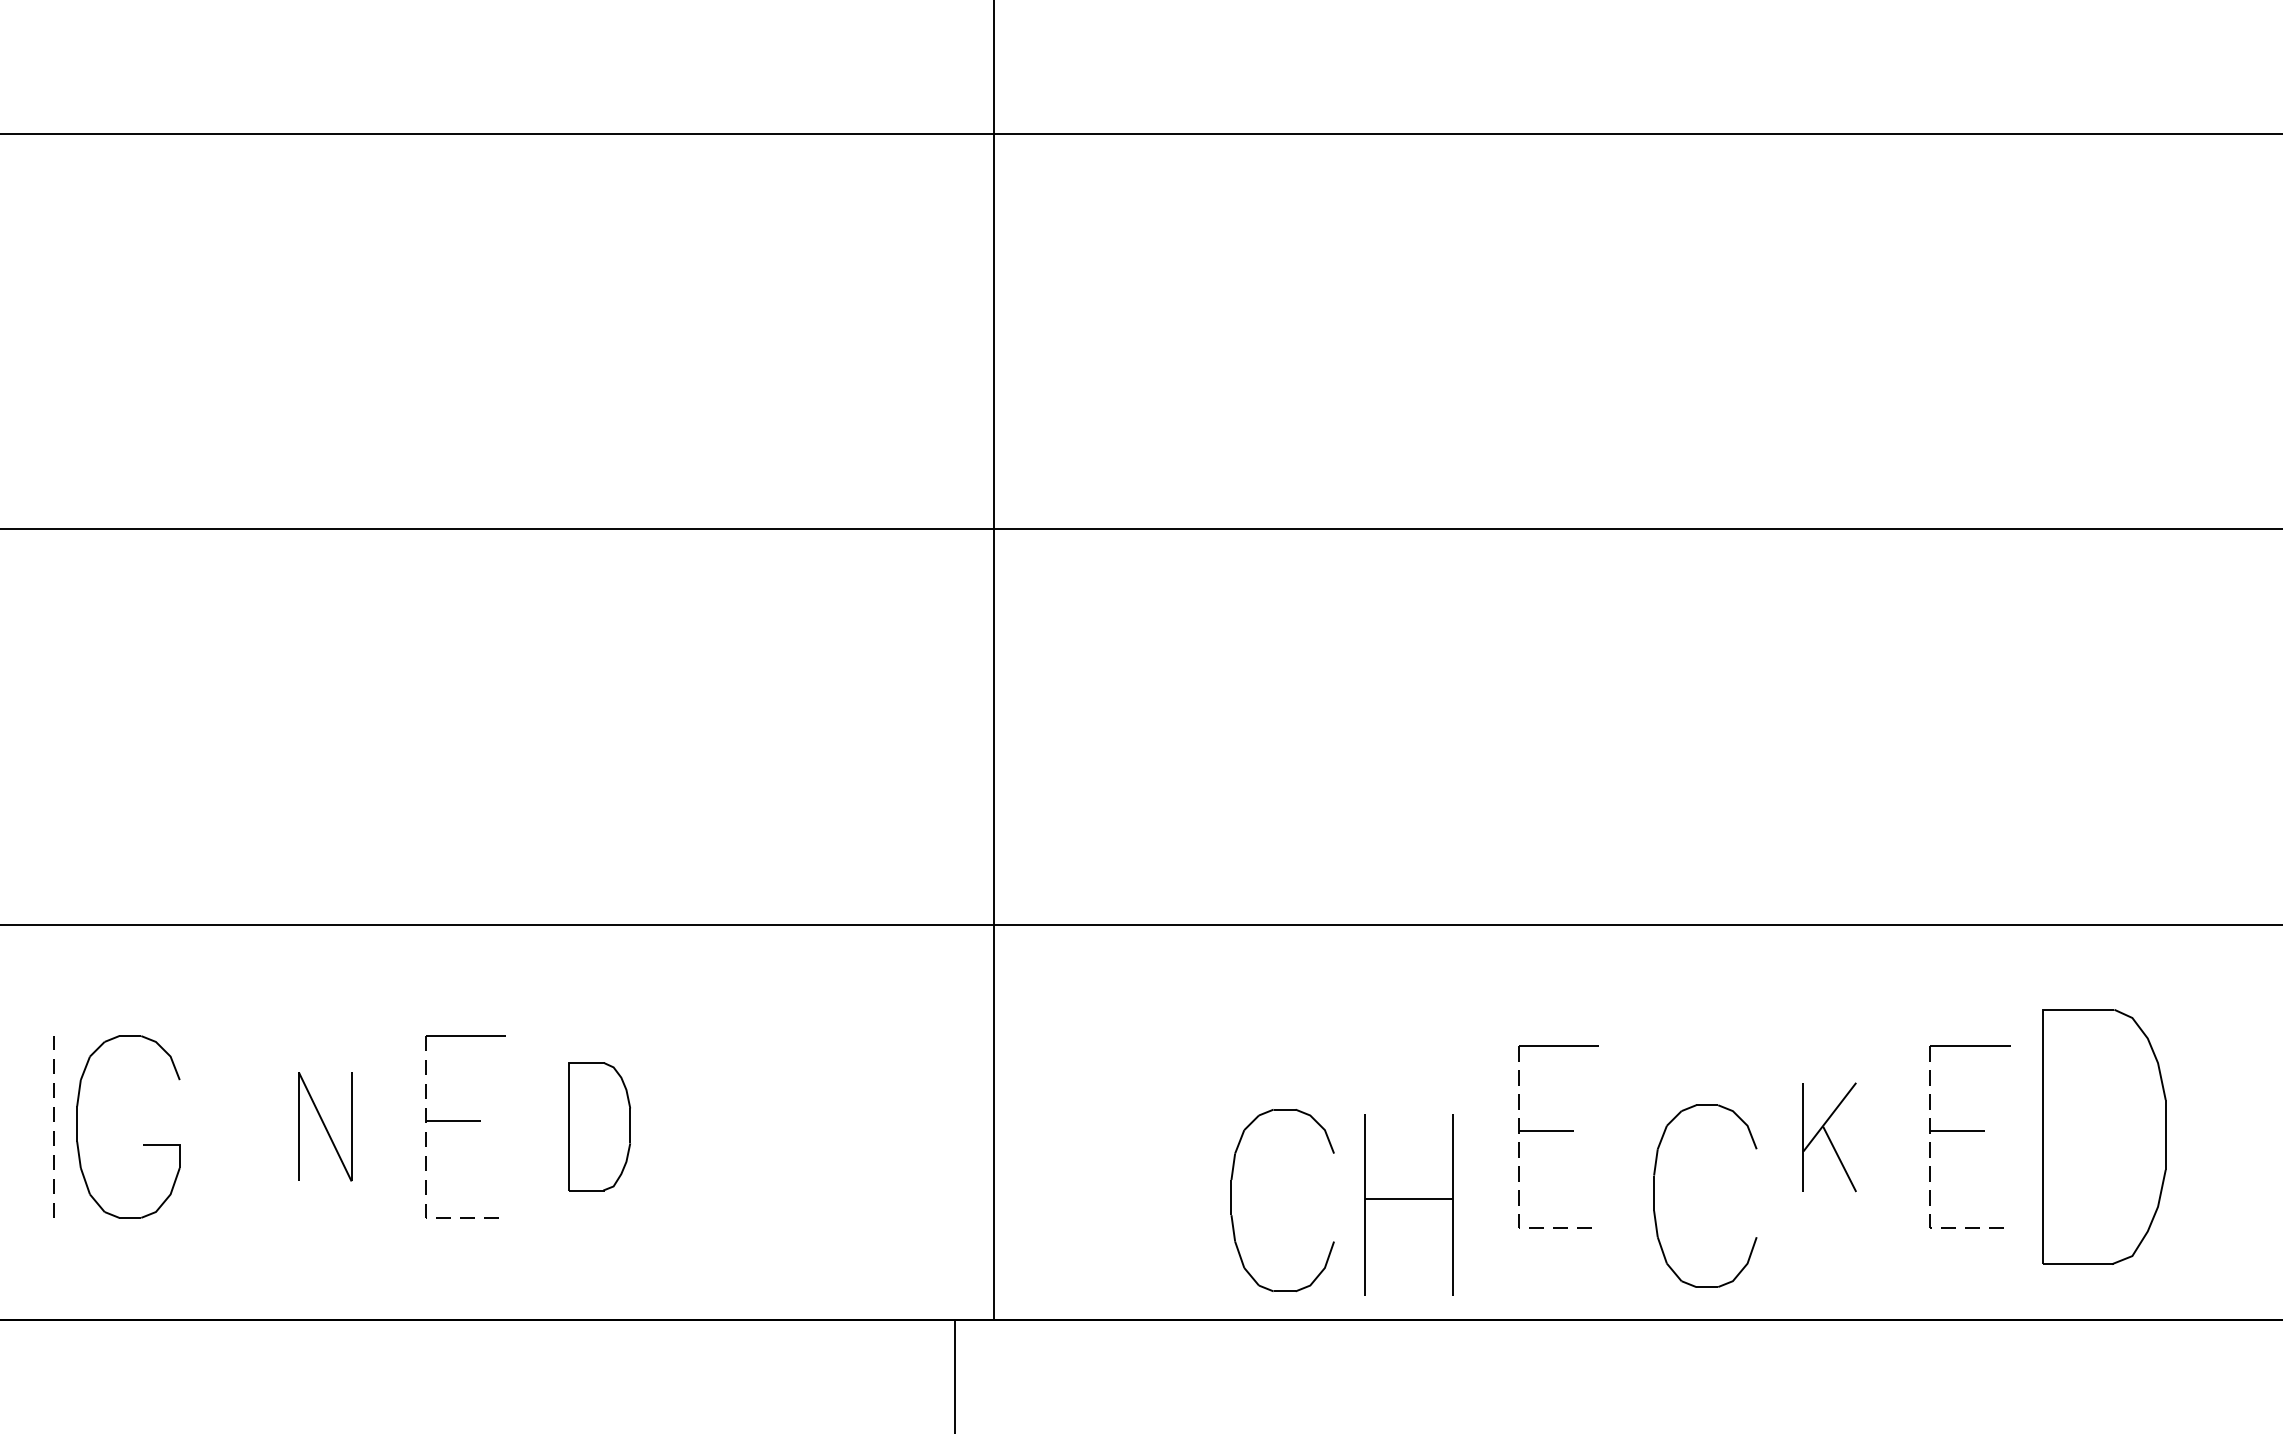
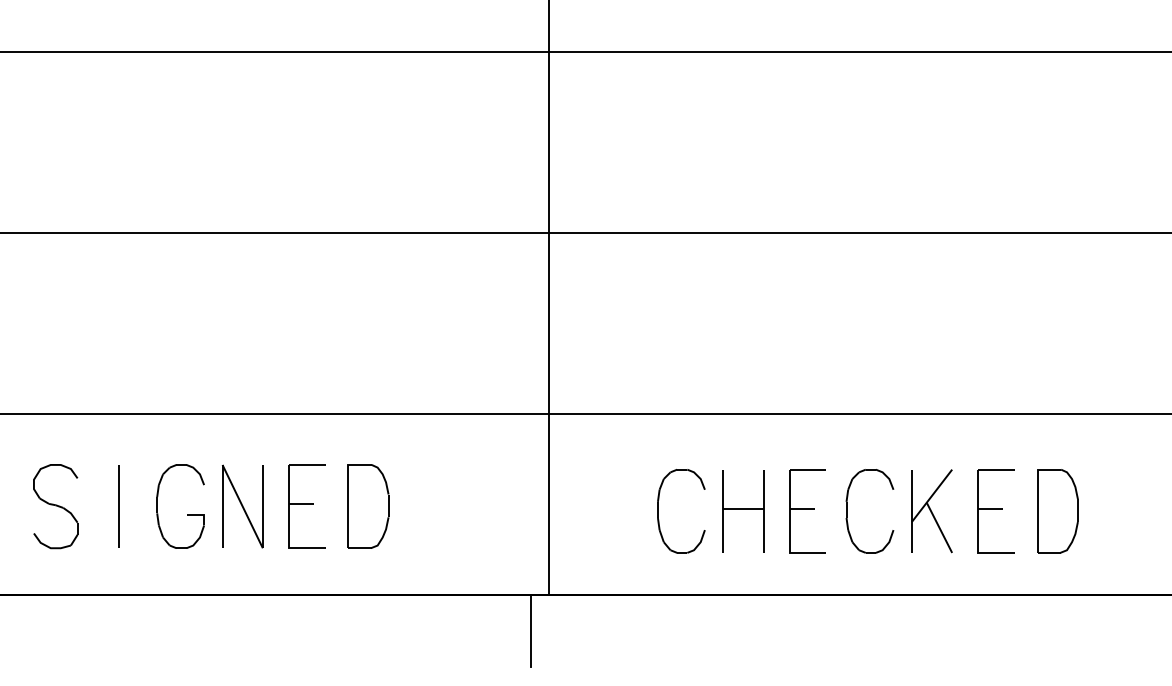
line: (53, 1126) -> (118, 506), dashed -> solid
part: (324, 1126) -> (242, 506), size x1.67
part: (599, 1126) -> (368, 506), size x1.43
part: (1828, 1137) -> (931, 511), size x1.67
part: (2103, 1137) -> (1057, 511), size x0.71
part: (143, 1144) -> (187, 514), moved
line: (424, 1168) -> (288, 525), dashed -> solid
line: (1518, 1179) -> (789, 530), dashed -> solid
line: (1931, 1179) -> (978, 530), dashed -> solid
part: (1656, 1196) -> (847, 511), moved
part: (1232, 1200) -> (658, 511), moved
part: (1409, 1205) -> (743, 511), moved

